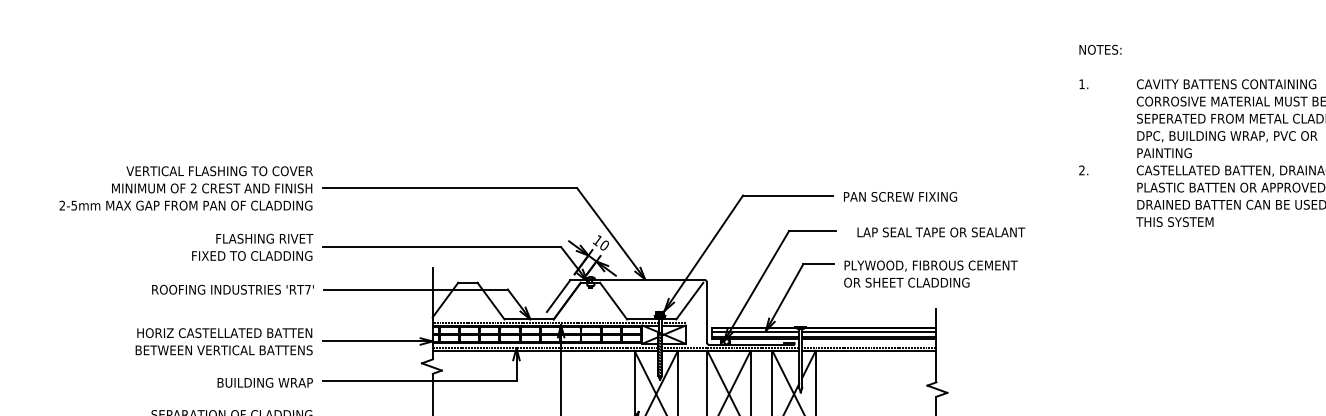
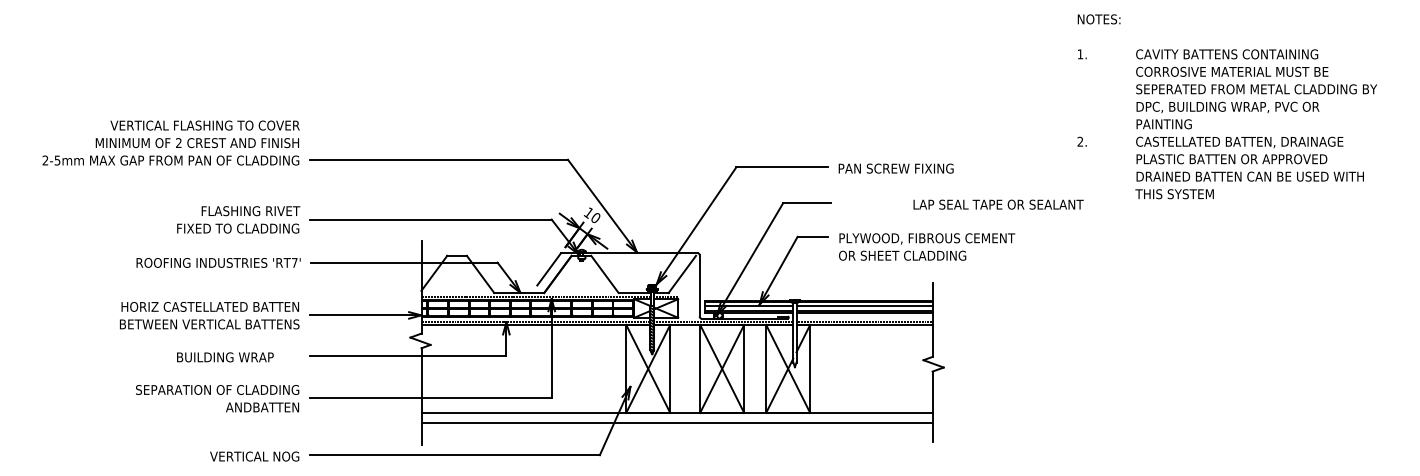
text: (185, 187) -> (170, 142), moved
text: (941, 232) -> (998, 204), moved
text: (265, 382) -> (225, 357), moved

